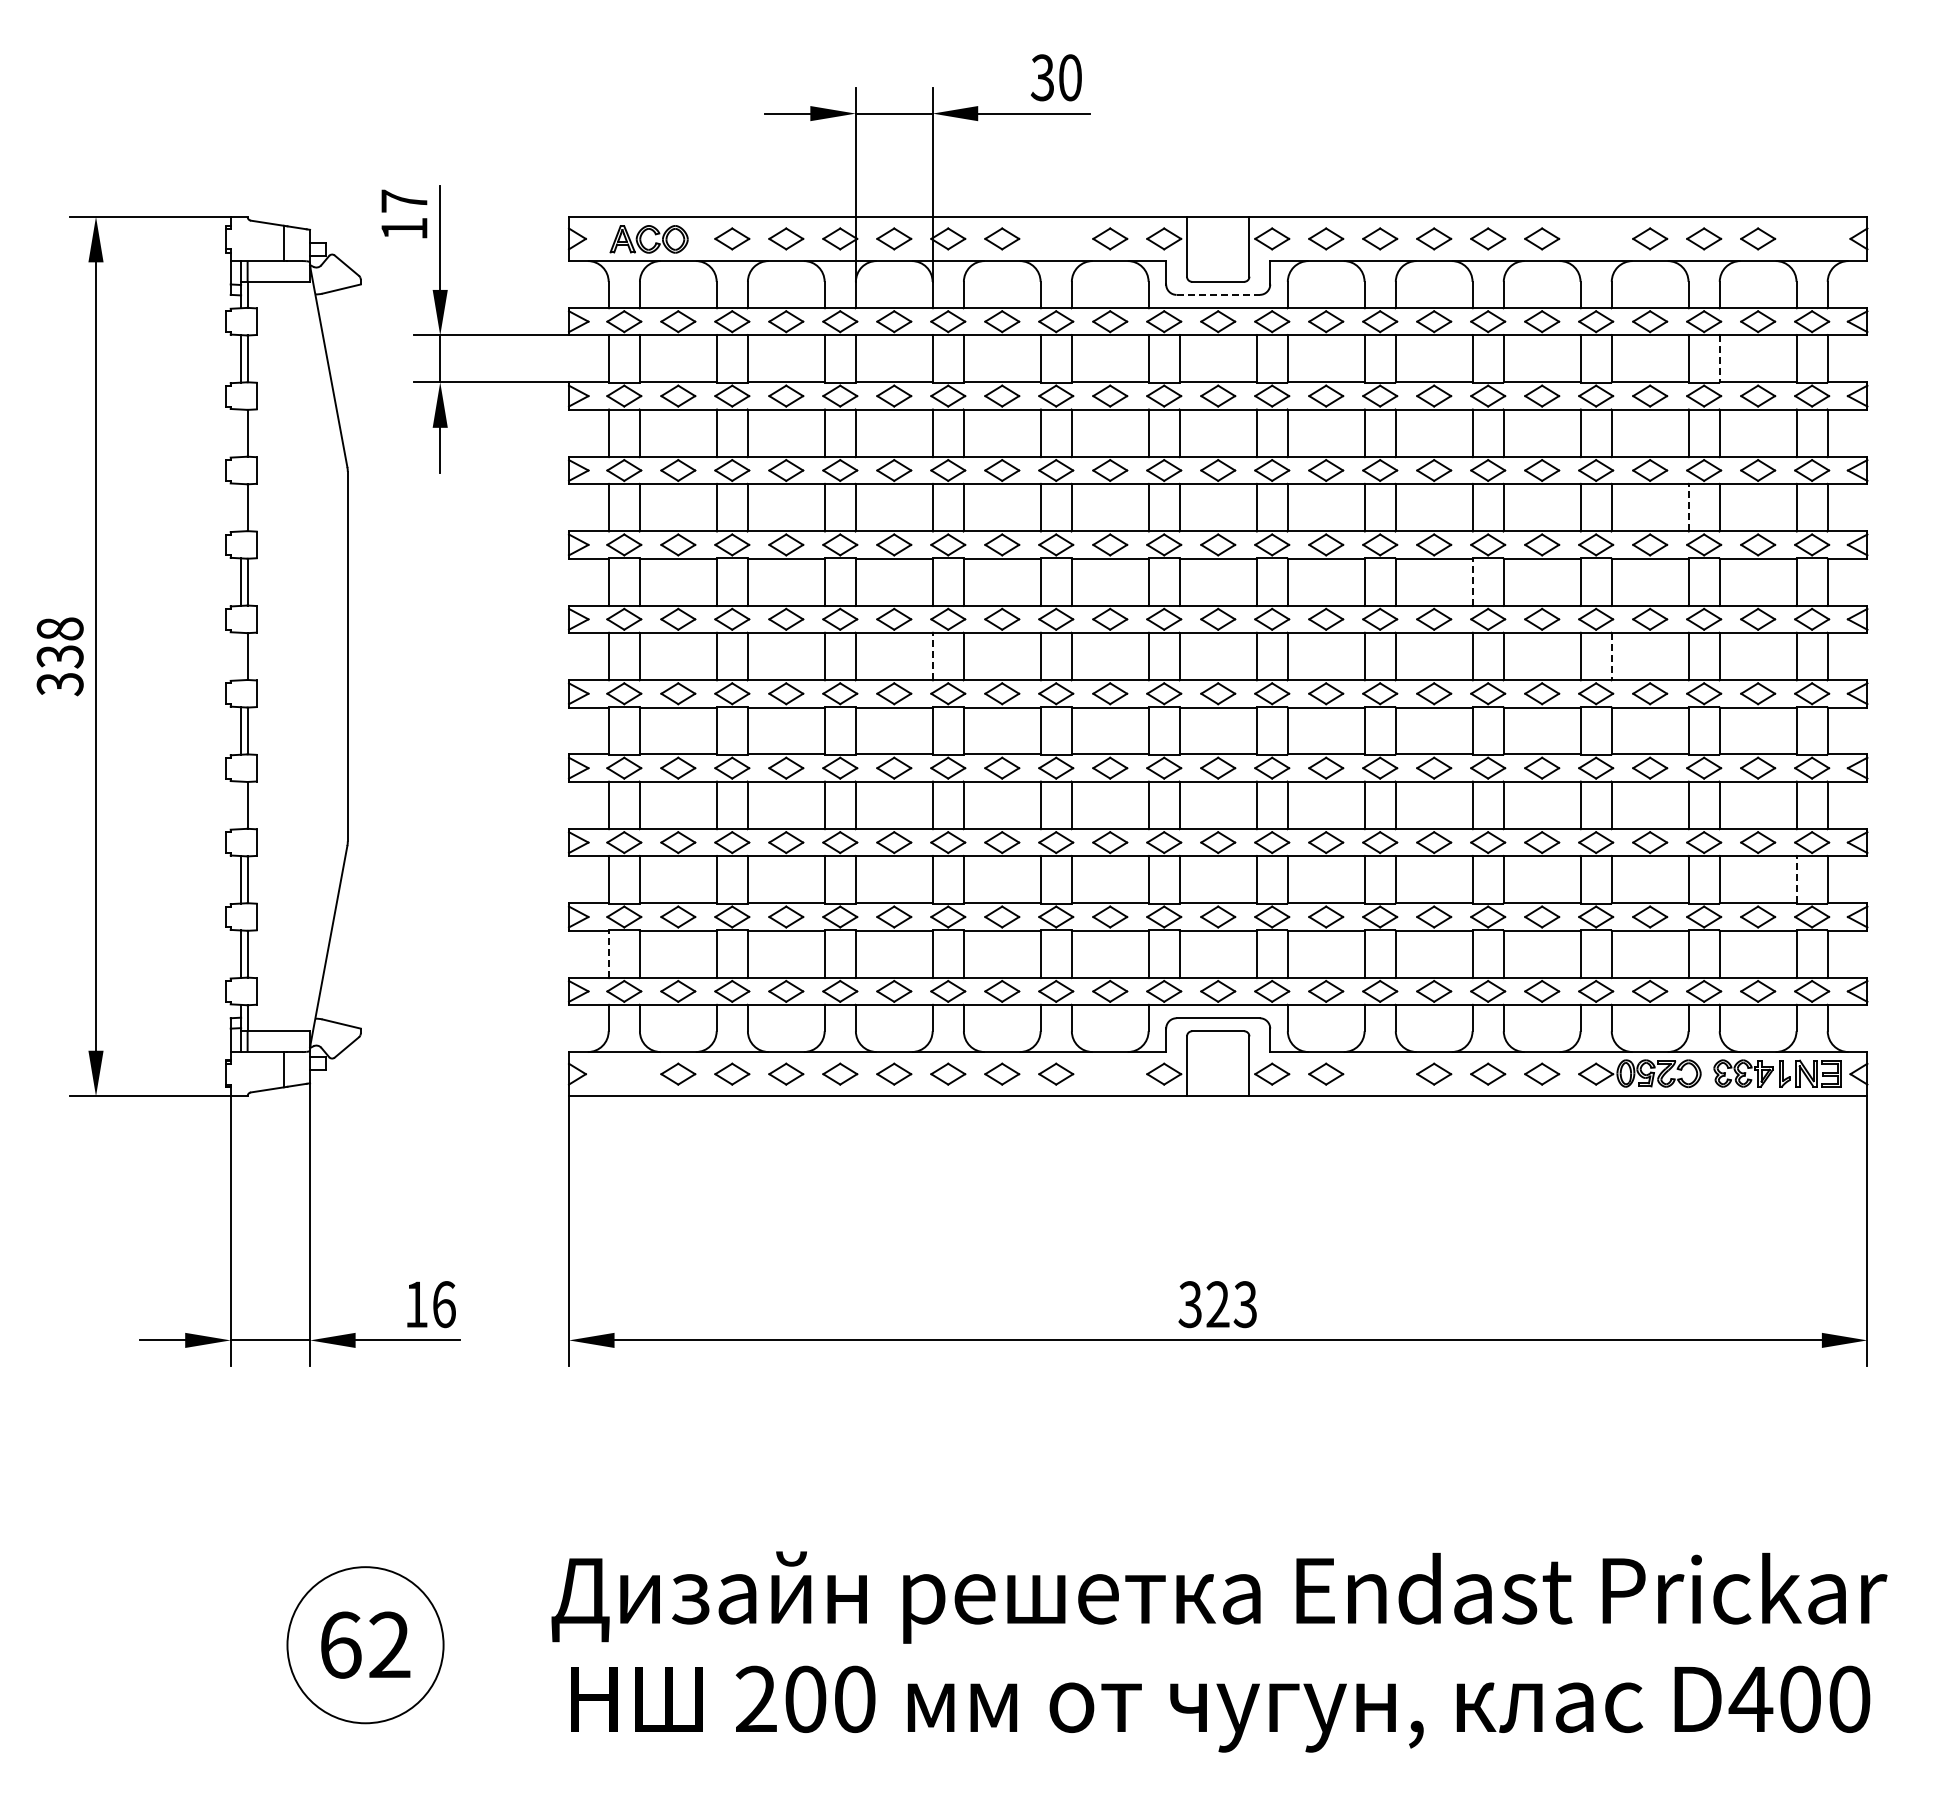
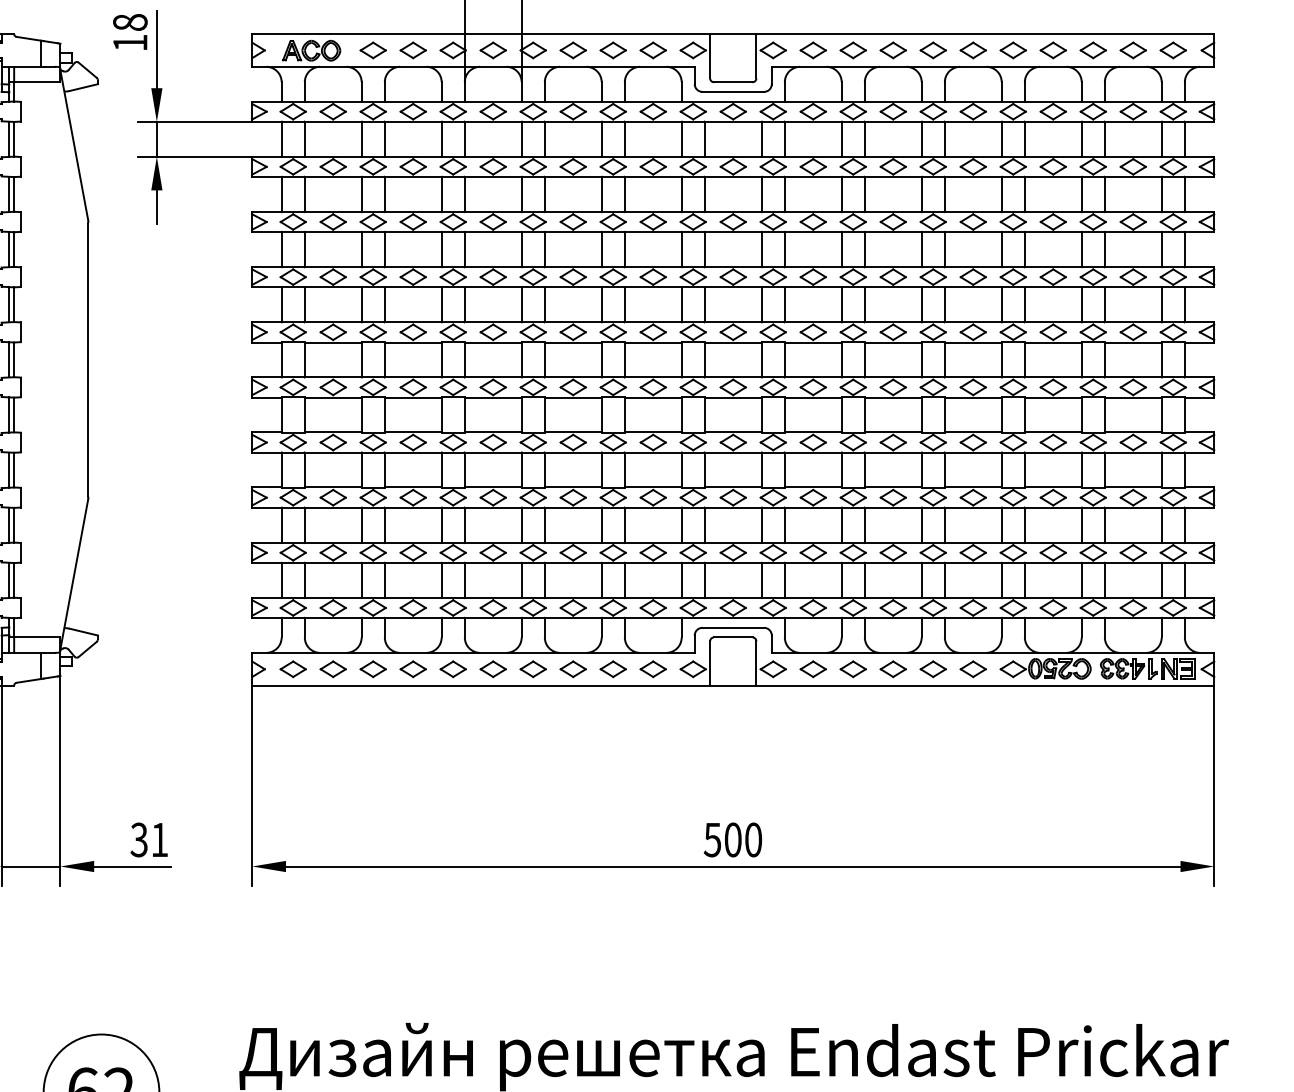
text: (404, 200) -> (130, 21), 17 -> 18
part: (1056, 238) -> (613, 50), added
part: (1596, 238) -> (1013, 50), added
part: (1812, 238) -> (1173, 50), added
line: (1218, 294) -> (733, 91), dashed -> solid
line: (1719, 359) -> (1104, 139), dashed -> solid
line: (241, 433) -> (9, 194), added
line: (241, 507) -> (9, 249), added
line: (1688, 507) -> (1081, 249), dashed -> solid
line: (1472, 581) -> (921, 304), dashed -> solid
line: (241, 656) -> (9, 359), added
line: (932, 656) -> (521, 359), dashed -> solid
line: (1611, 657) -> (1024, 360), dashed -> solid
line: (241, 805) -> (9, 470), added
line: (1796, 879) -> (1161, 525), dashed -> solid
line: (608, 953) -> (281, 579), dashed -> solid
part: (624, 1073) -> (293, 668), added
part: (1110, 1073) -> (653, 668), added
part: (1380, 1073) -> (853, 668), added
text: (429, 1304) -> (148, 839), 16 -> 31
text: (1217, 1304) -> (732, 839), 323 -> 500

